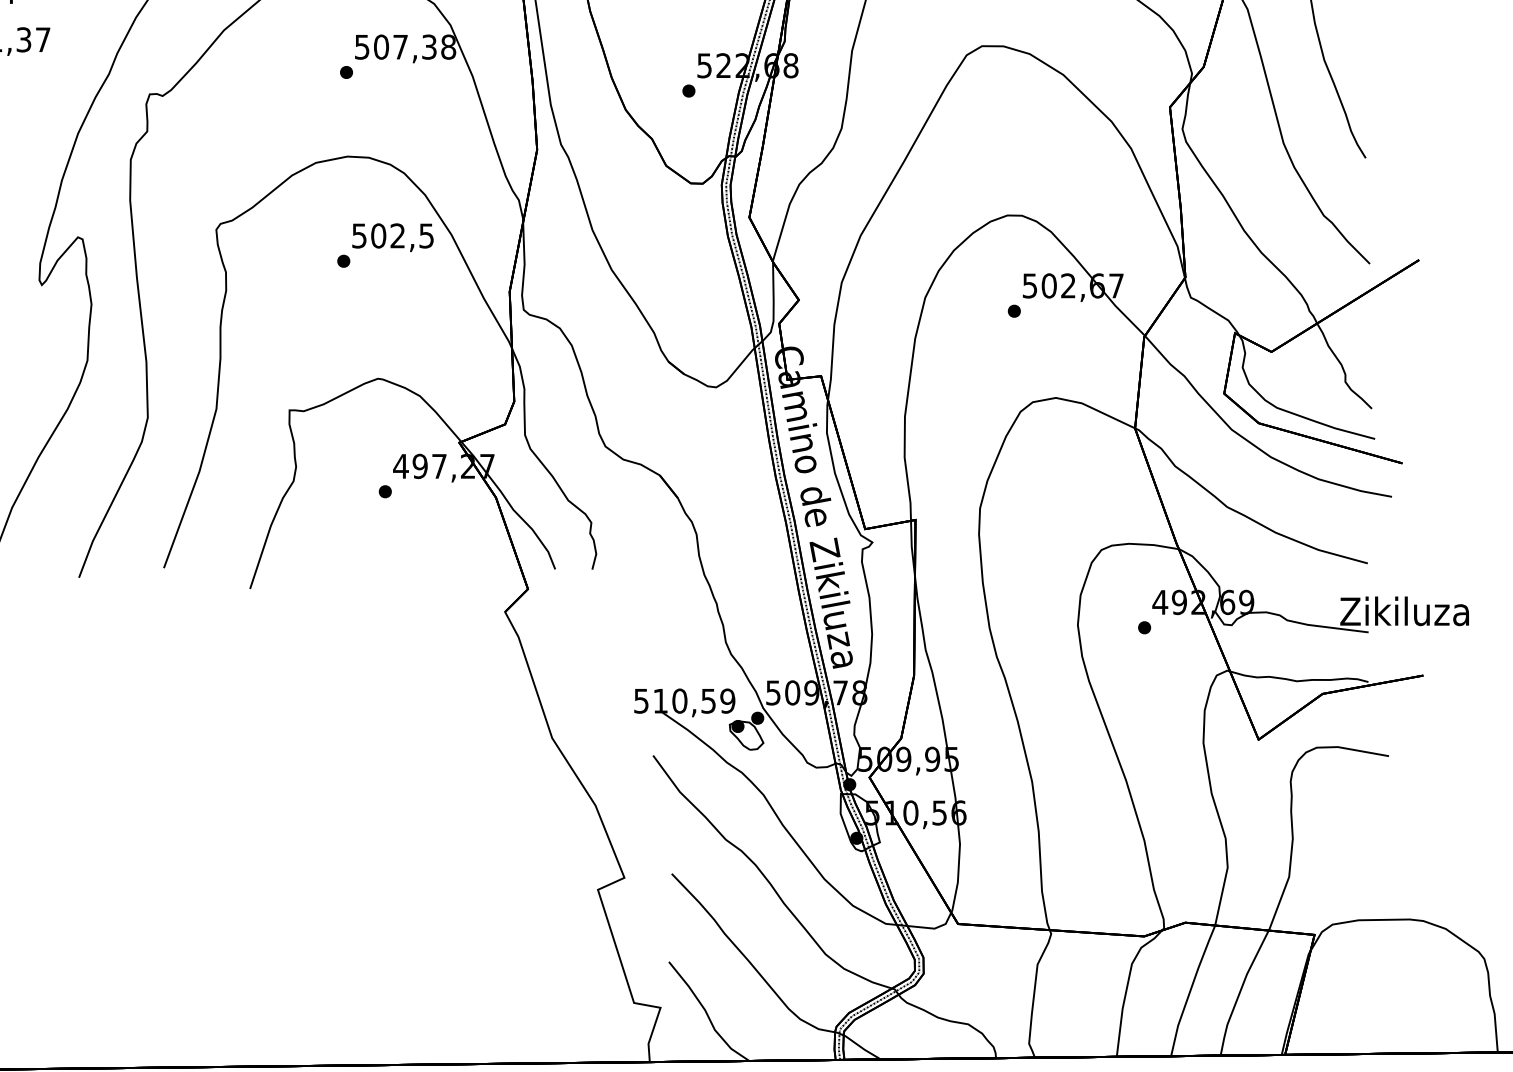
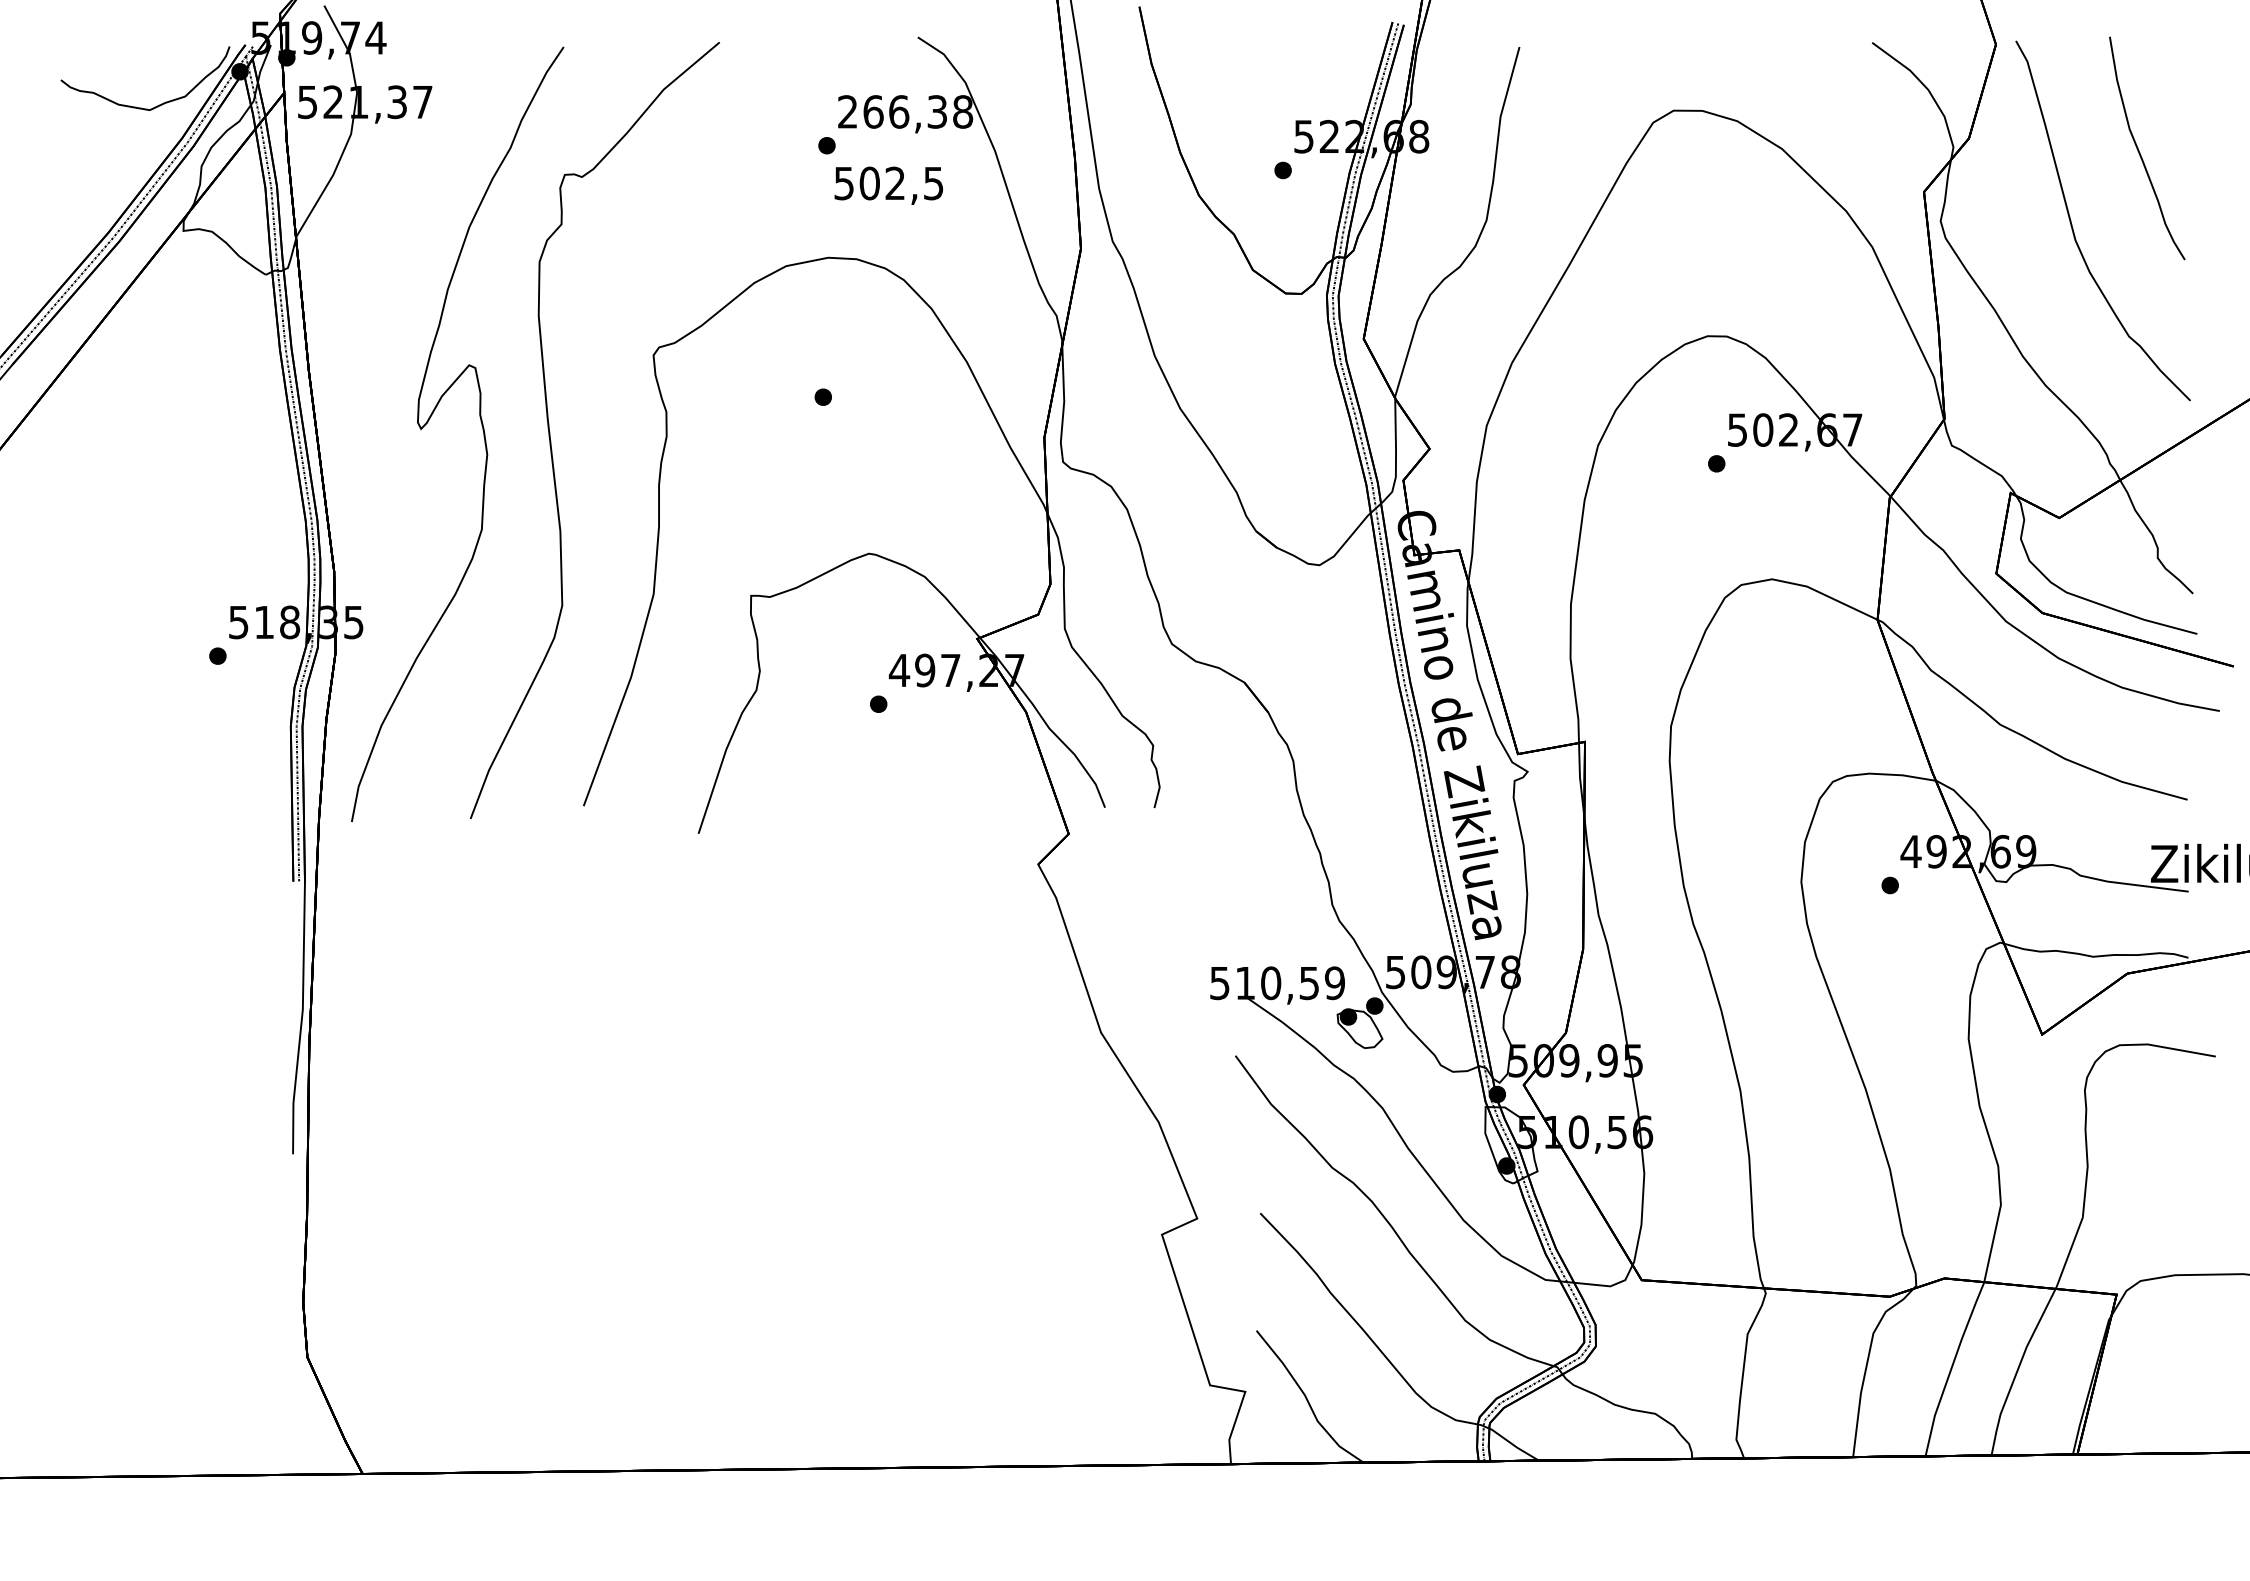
text: (381, 46) -> (873, 111), 507,38 -> 266,38
text: (392, 237) -> (888, 185), moved

